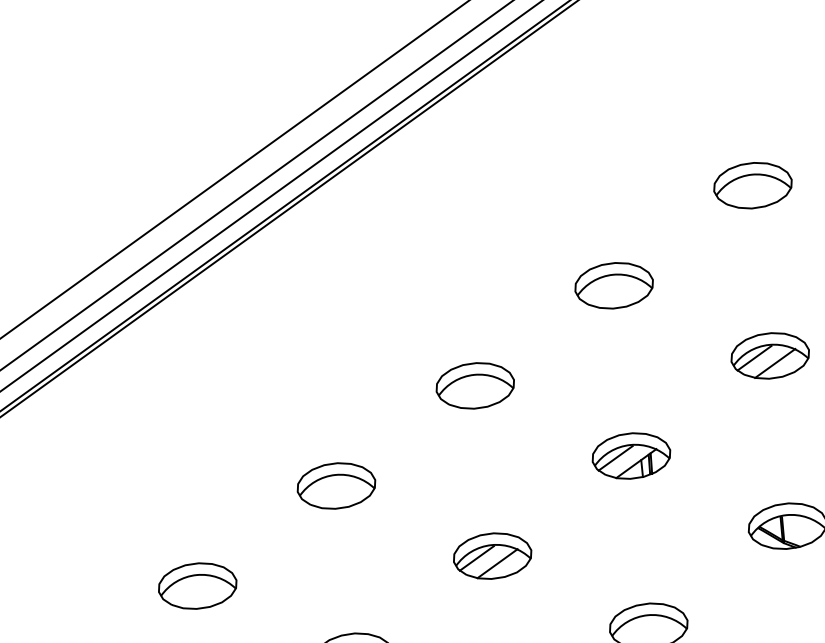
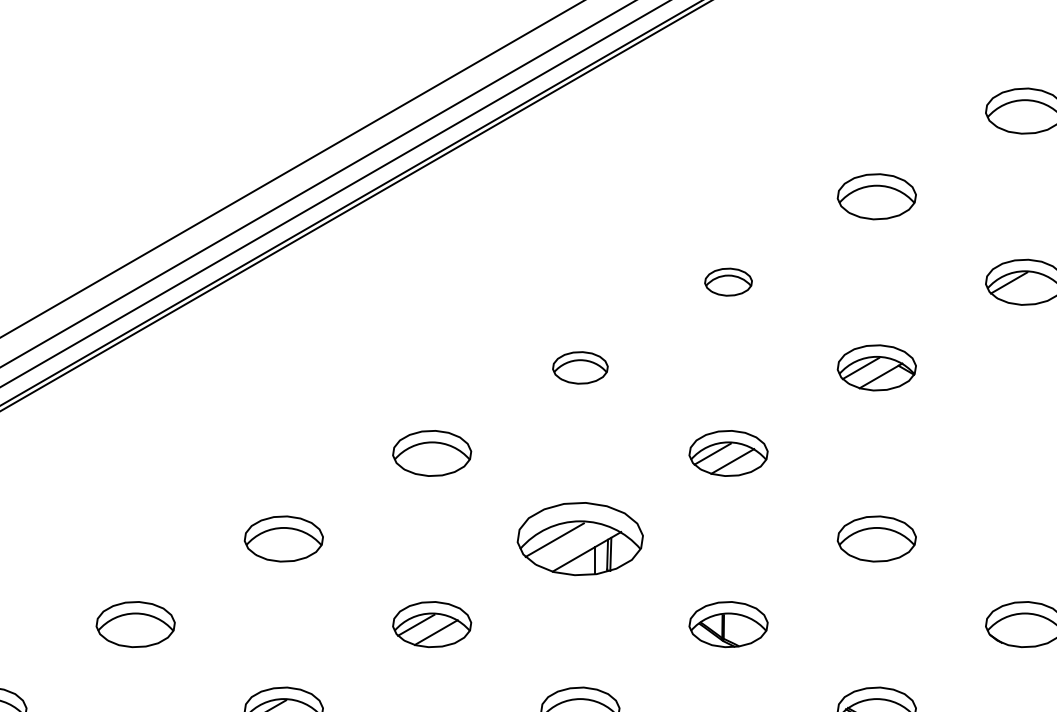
part: (752, 184) -> (728, 281), size x0.6
part: (614, 285) -> (580, 367), size x0.7
part: (631, 455) -> (580, 538), size x1.6

